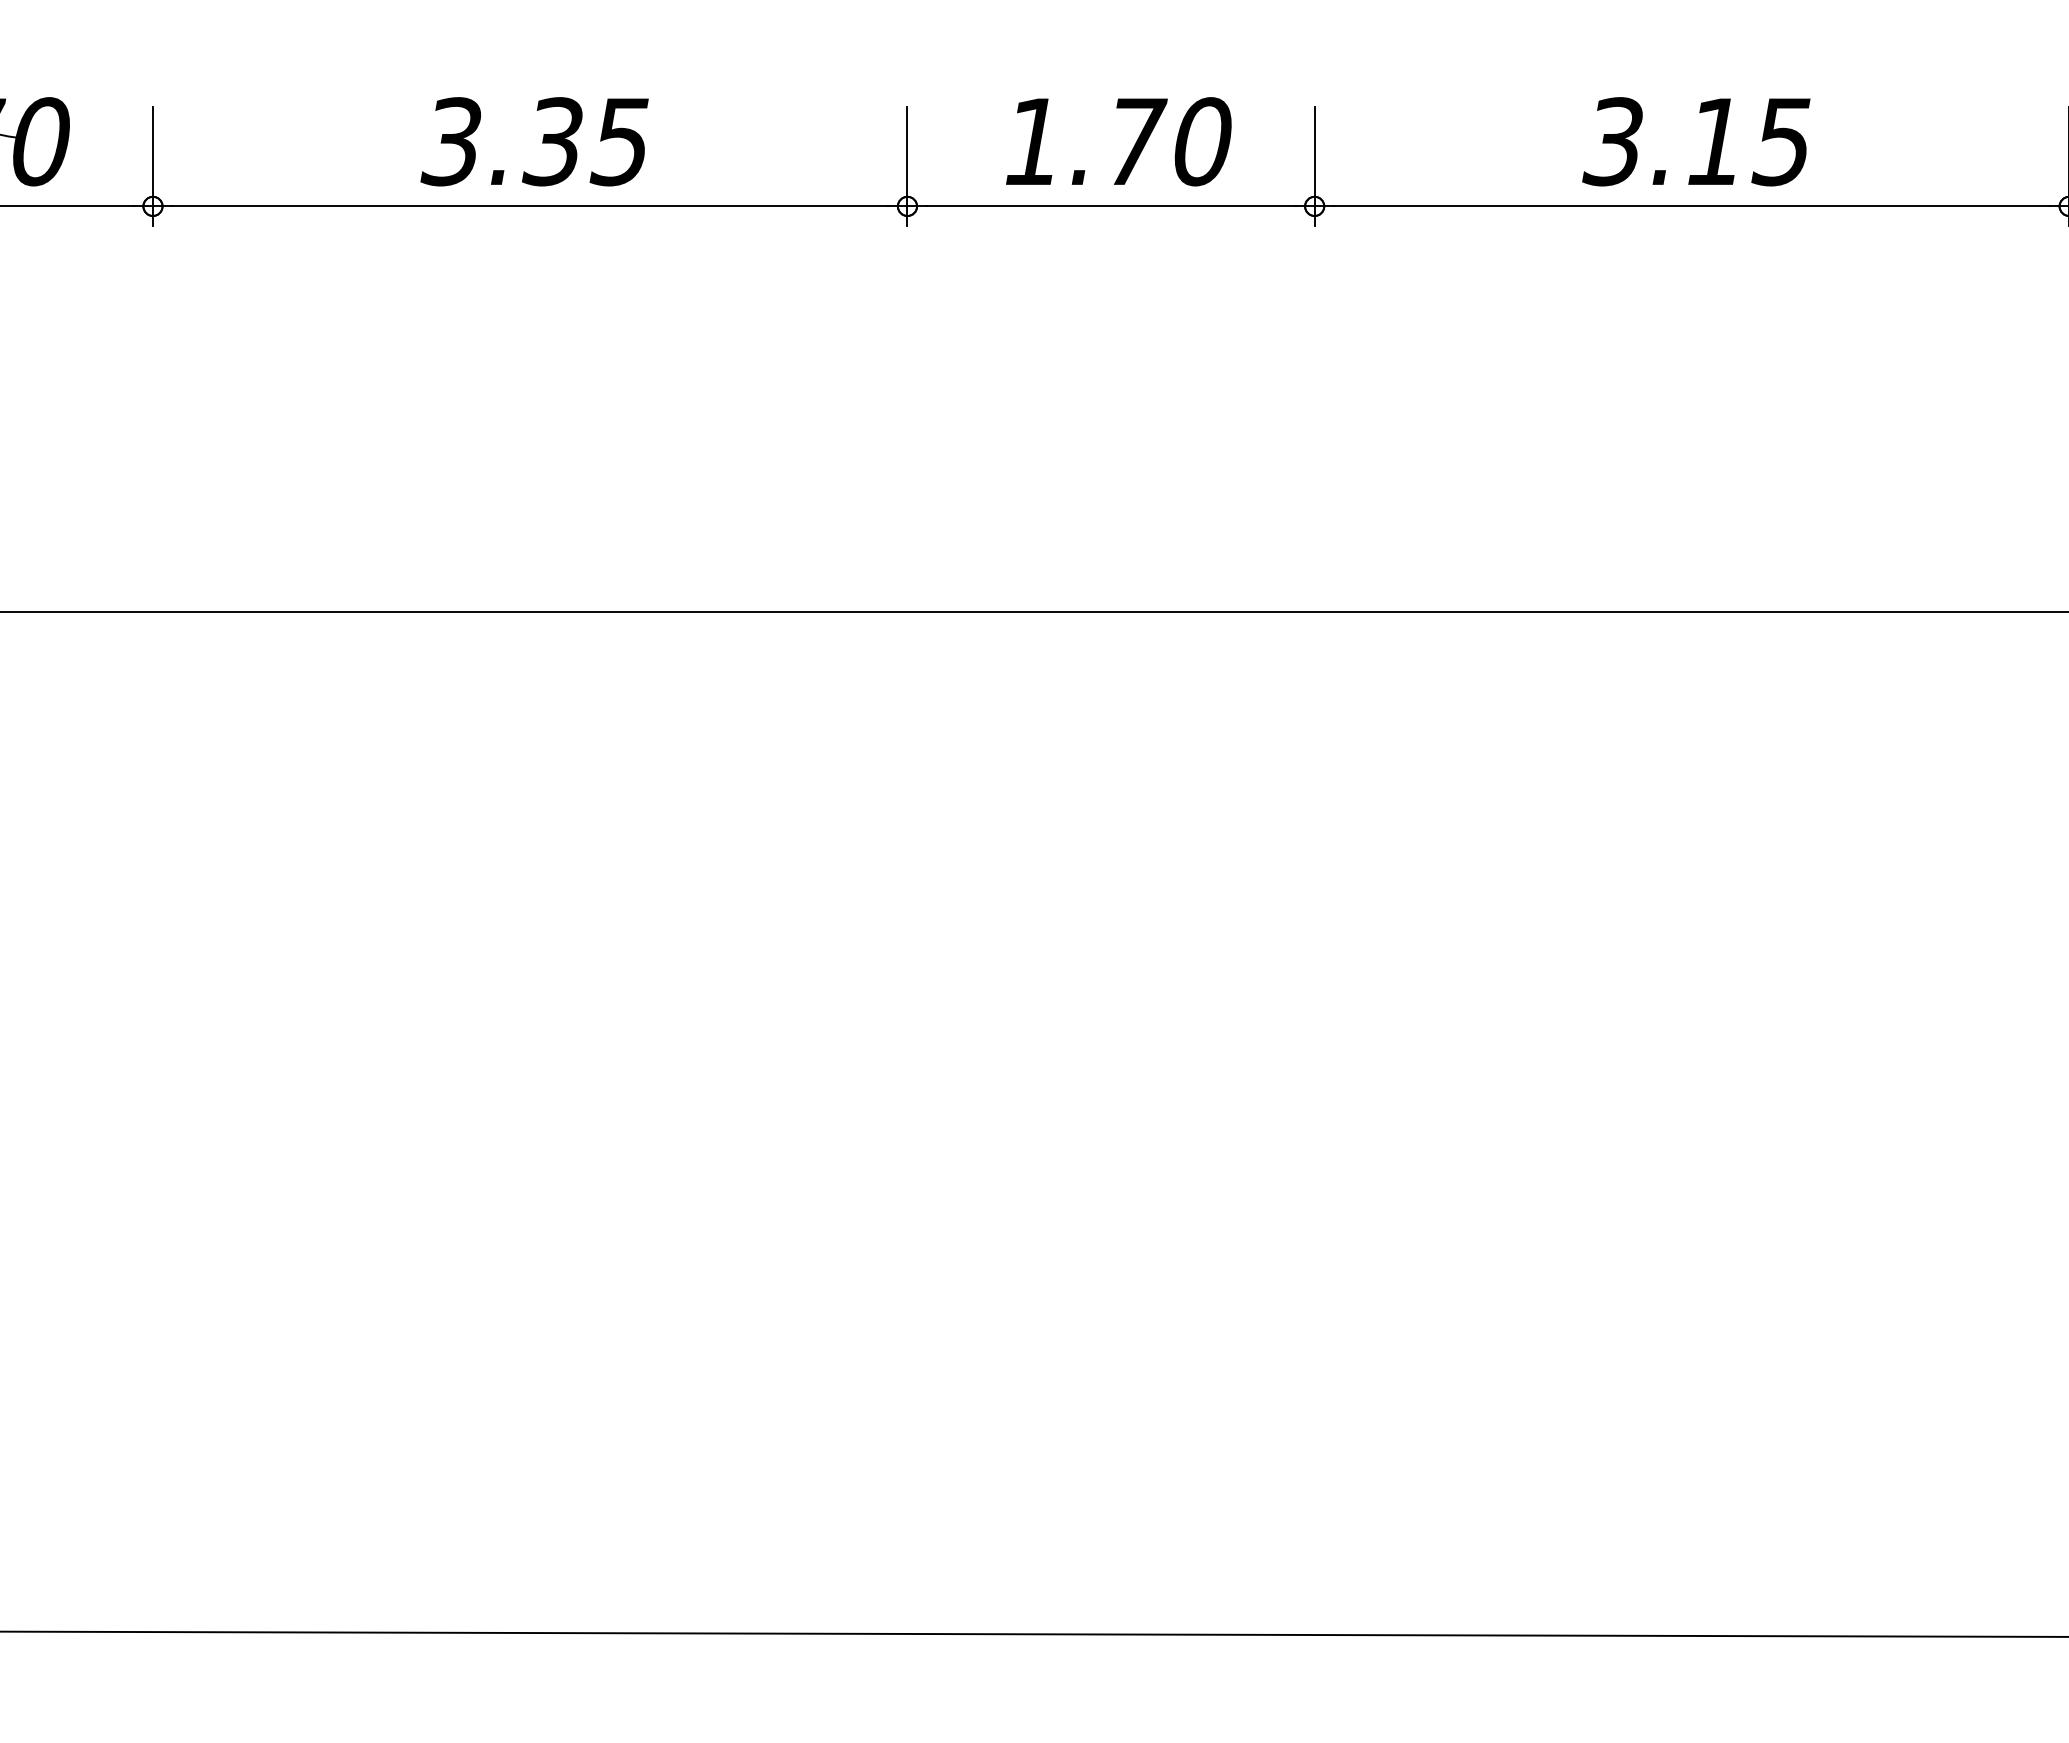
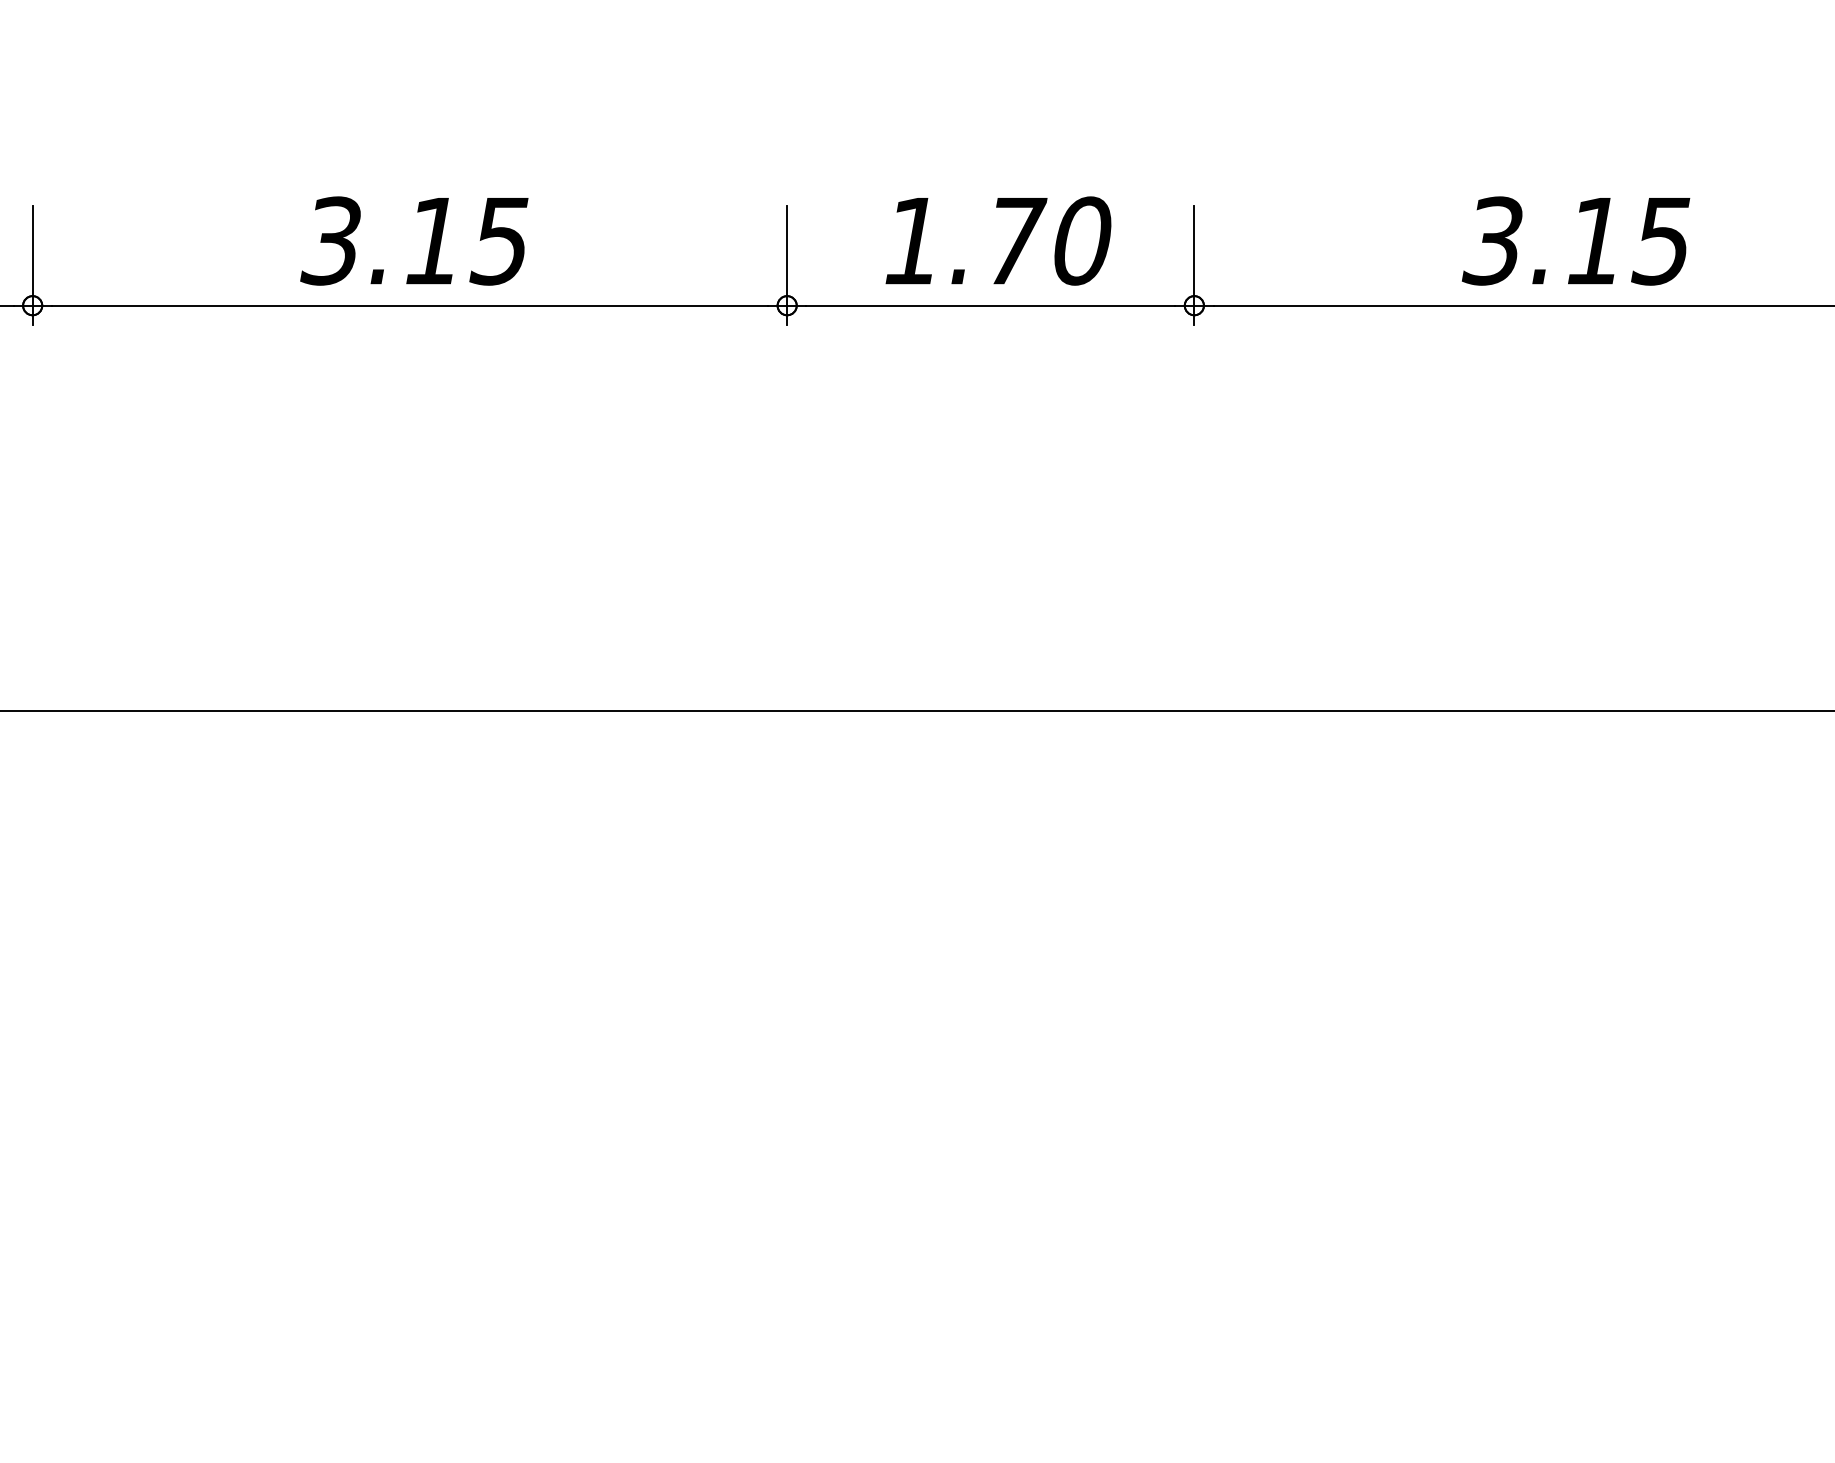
text: (552, 141) -> (432, 240), 3.35 -> 3.15

